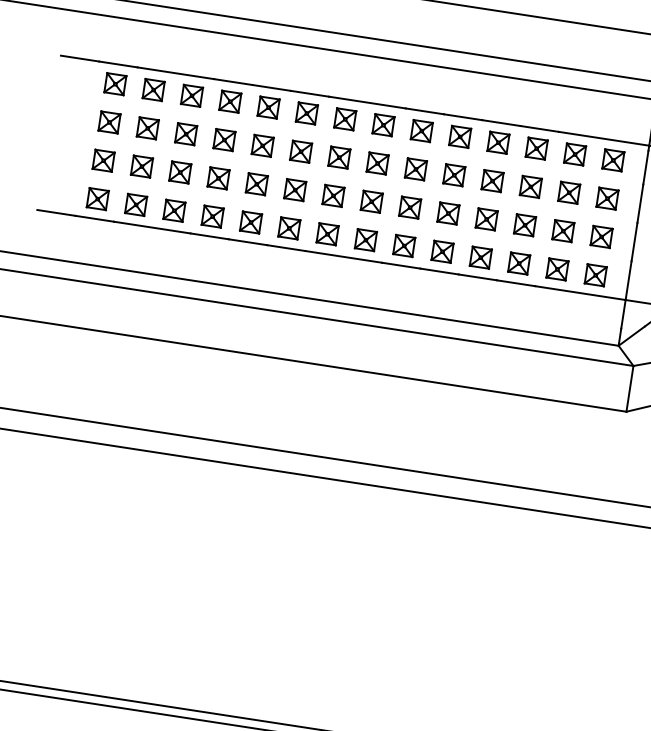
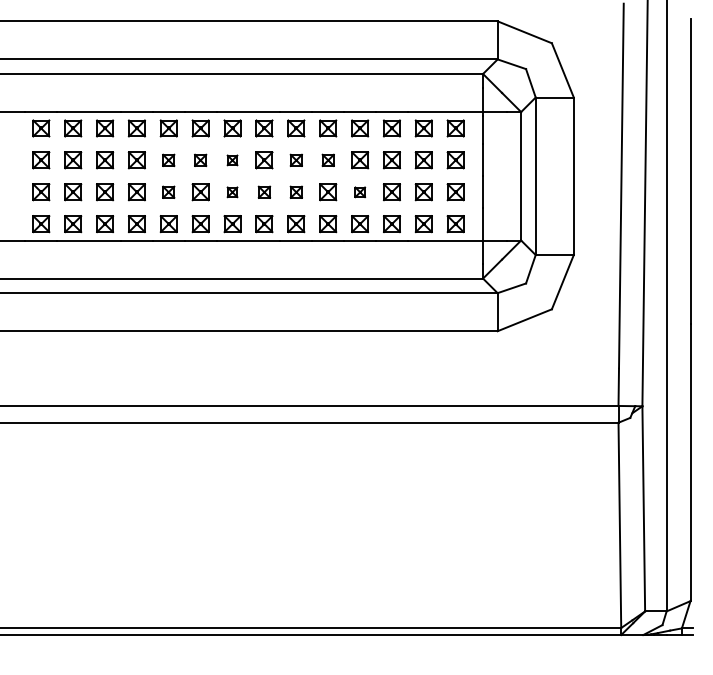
part: (262, 146) -> (168, 160), size x0.7
part: (300, 151) -> (200, 160), size x0.7
part: (339, 157) -> (232, 160), size x0.6
part: (416, 169) -> (296, 160), size x0.7
part: (454, 175) -> (328, 160), size x0.7
part: (256, 184) -> (168, 192), size x0.7
part: (333, 196) -> (232, 192), size x0.6
part: (371, 202) -> (264, 192), size x0.7
part: (410, 208) -> (296, 192), size x0.7
part: (487, 219) -> (360, 192), size x0.6

